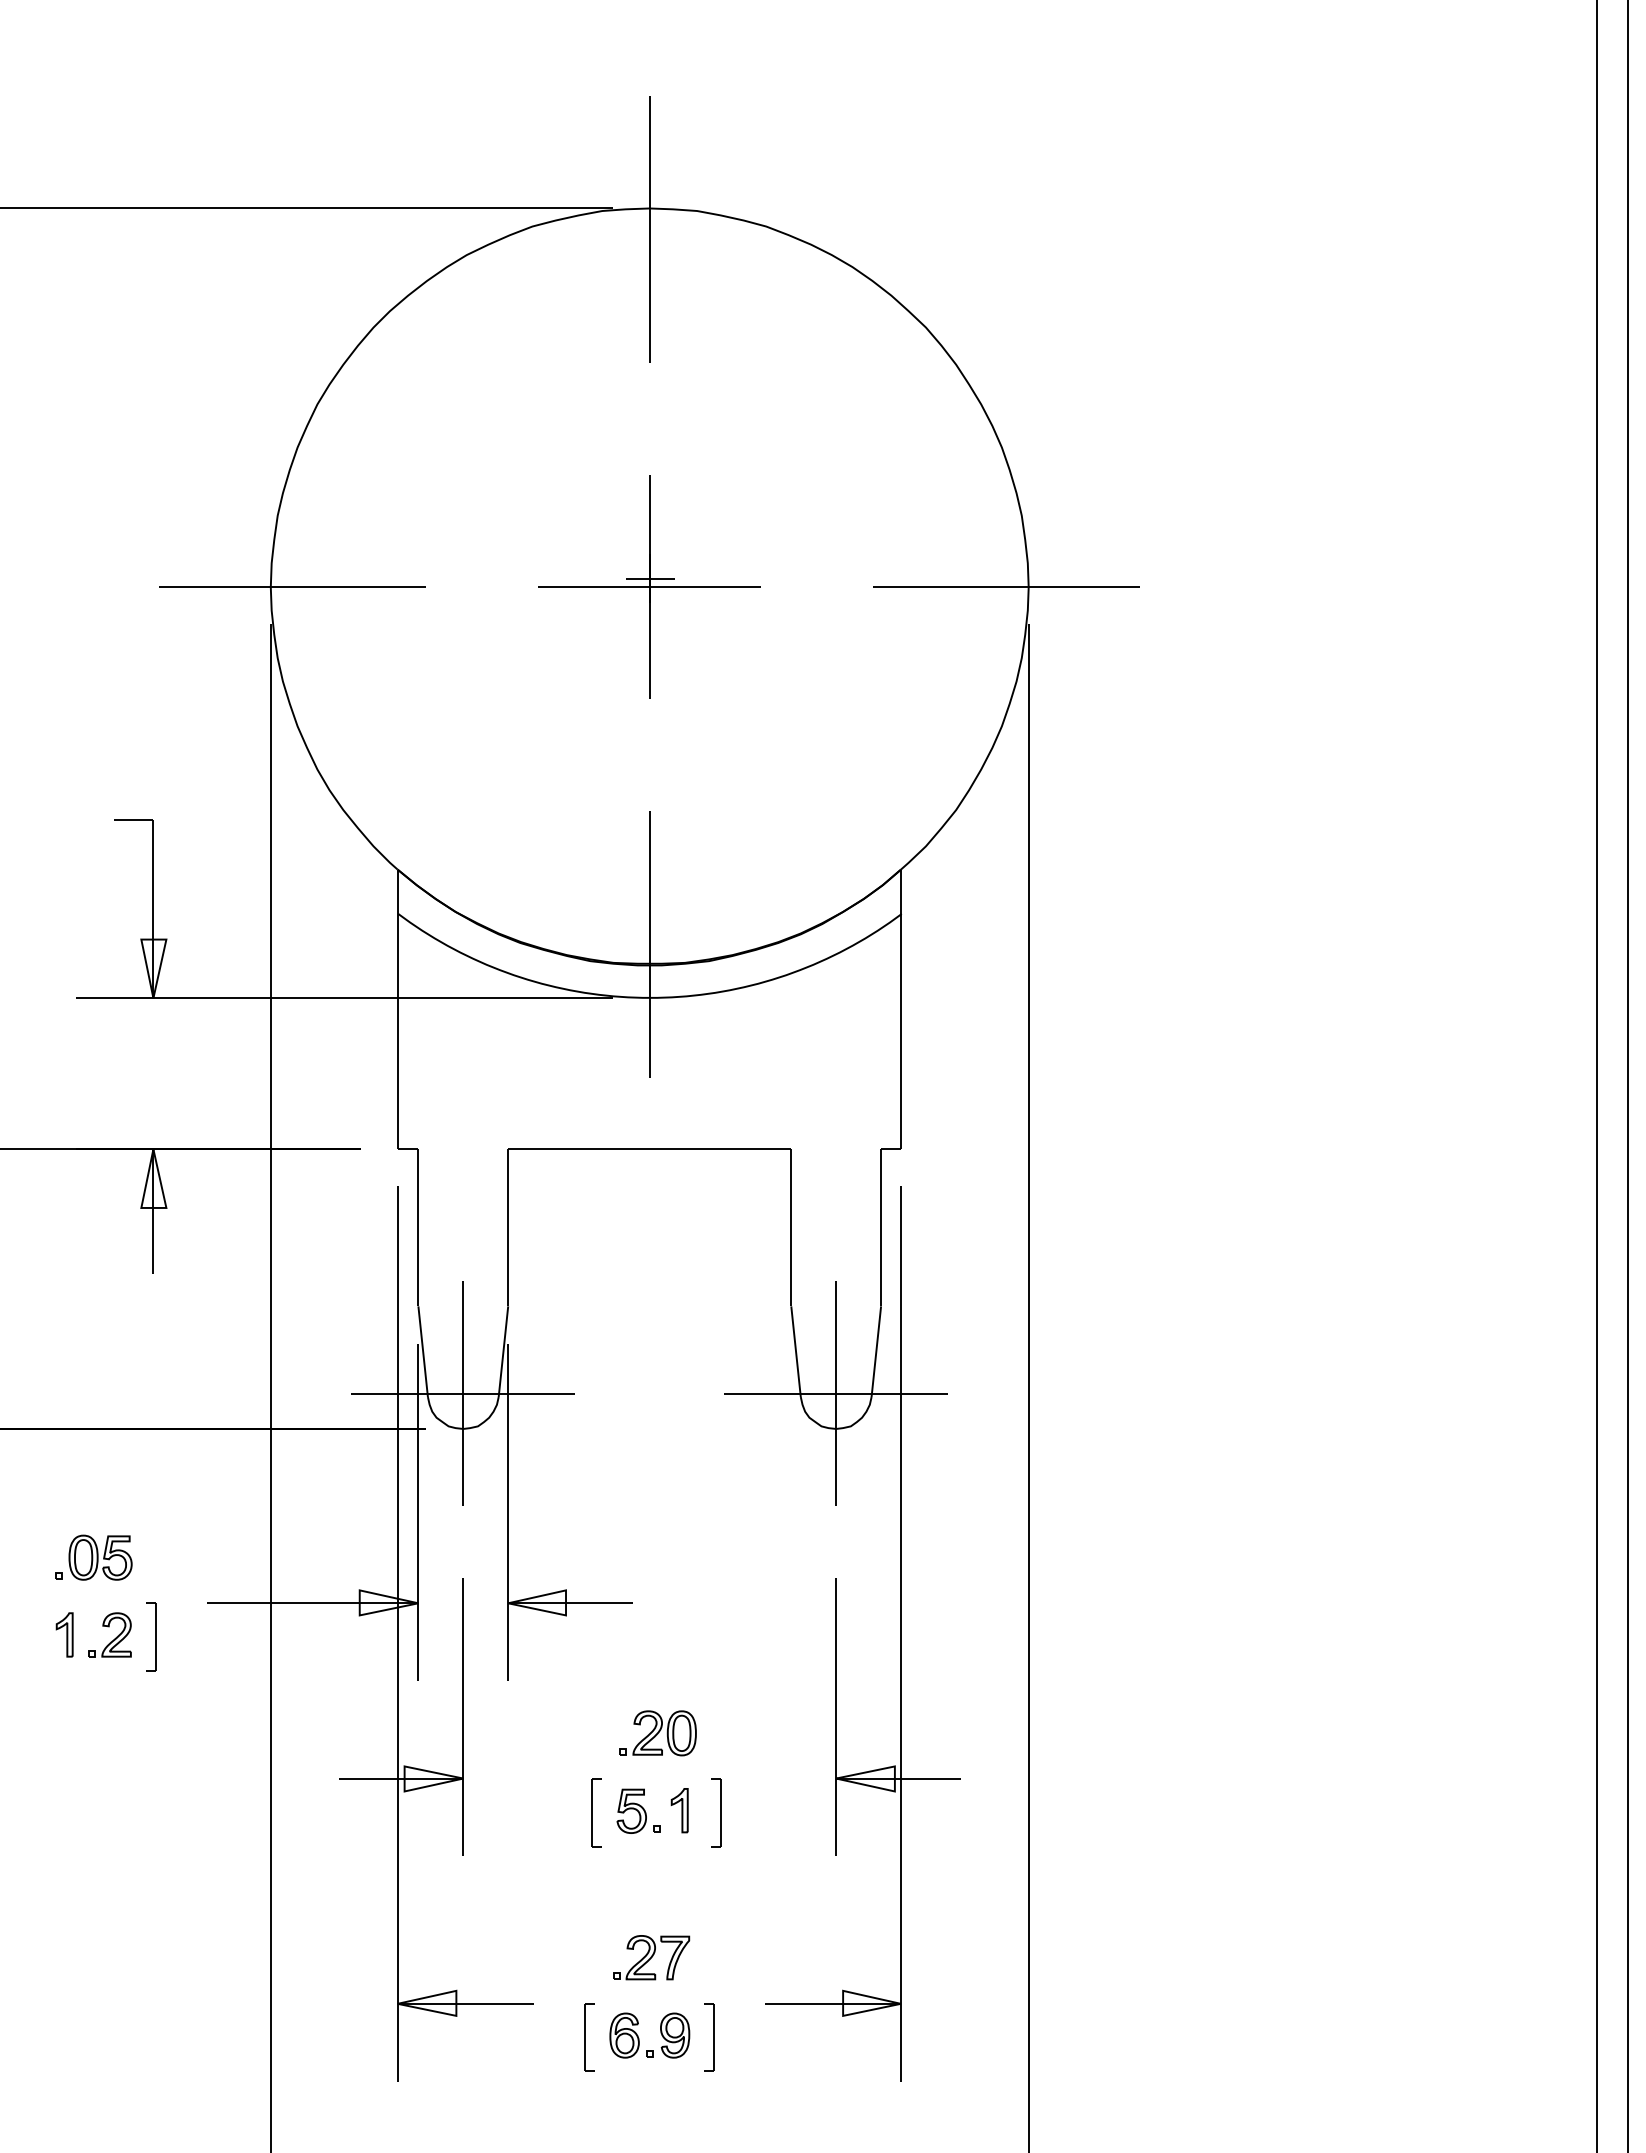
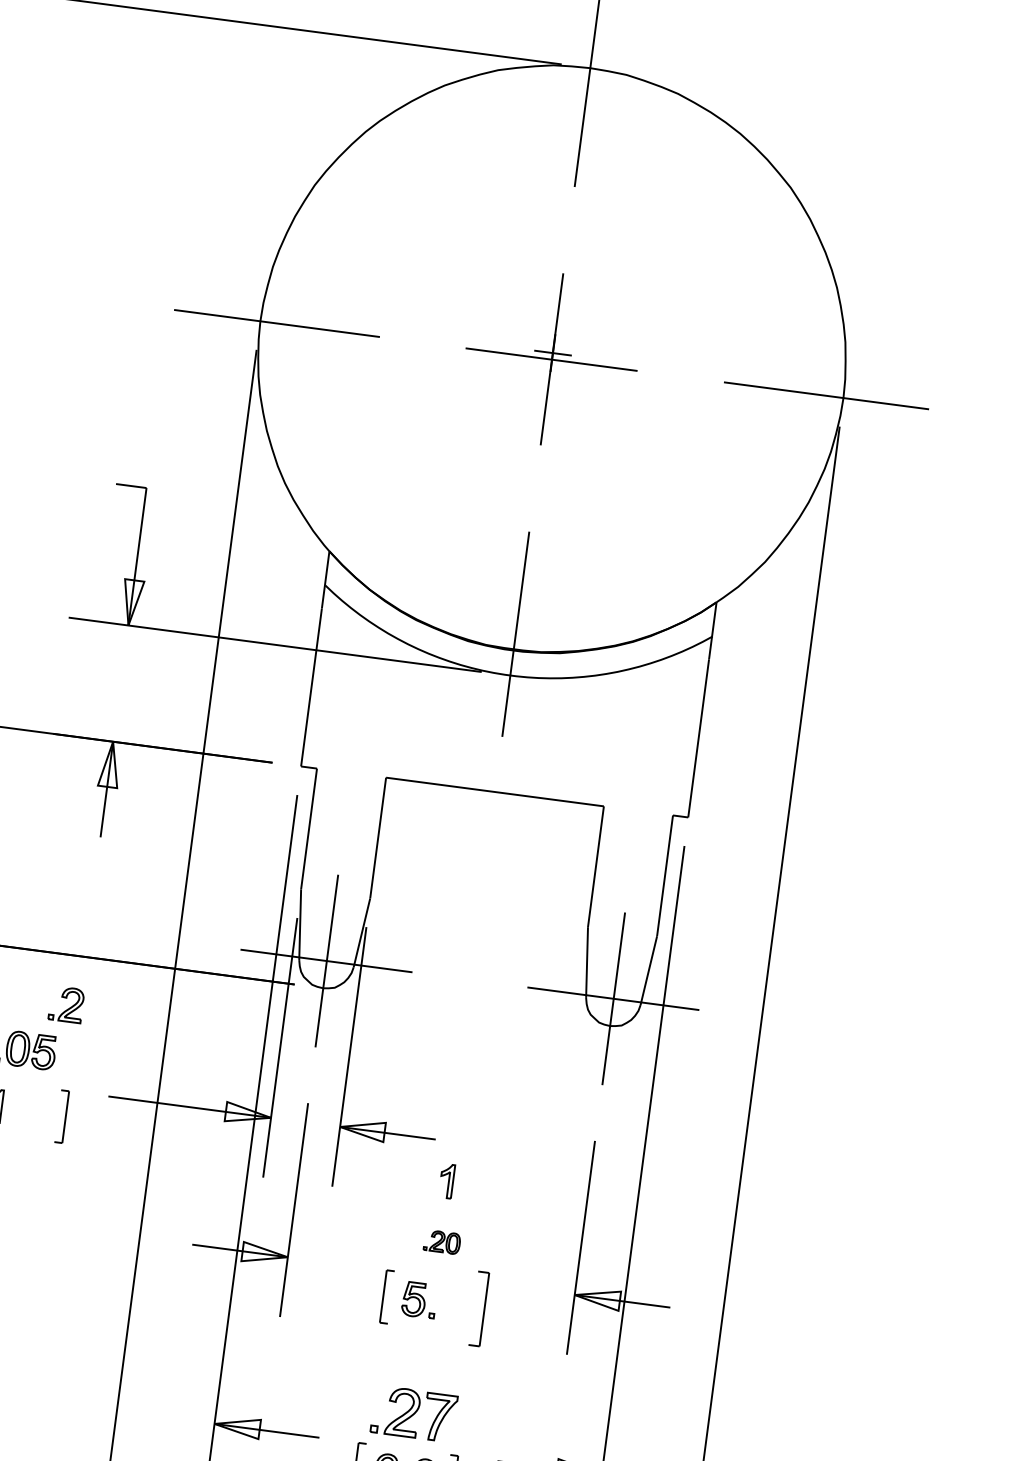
part: (114, 1638) -> (69, 1007), moved
part: (657, 1733) -> (441, 1242), size x0.6
part: (679, 1810) -> (446, 1181), moved
part: (716, 1812) -> (479, 1309), size x1.4
part: (651, 1957) -> (414, 1413), size x1.4

